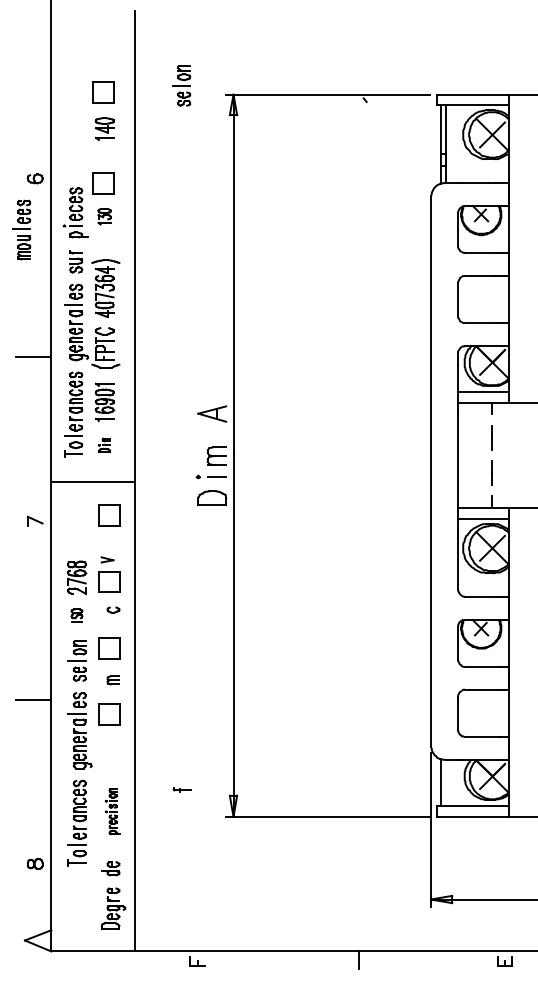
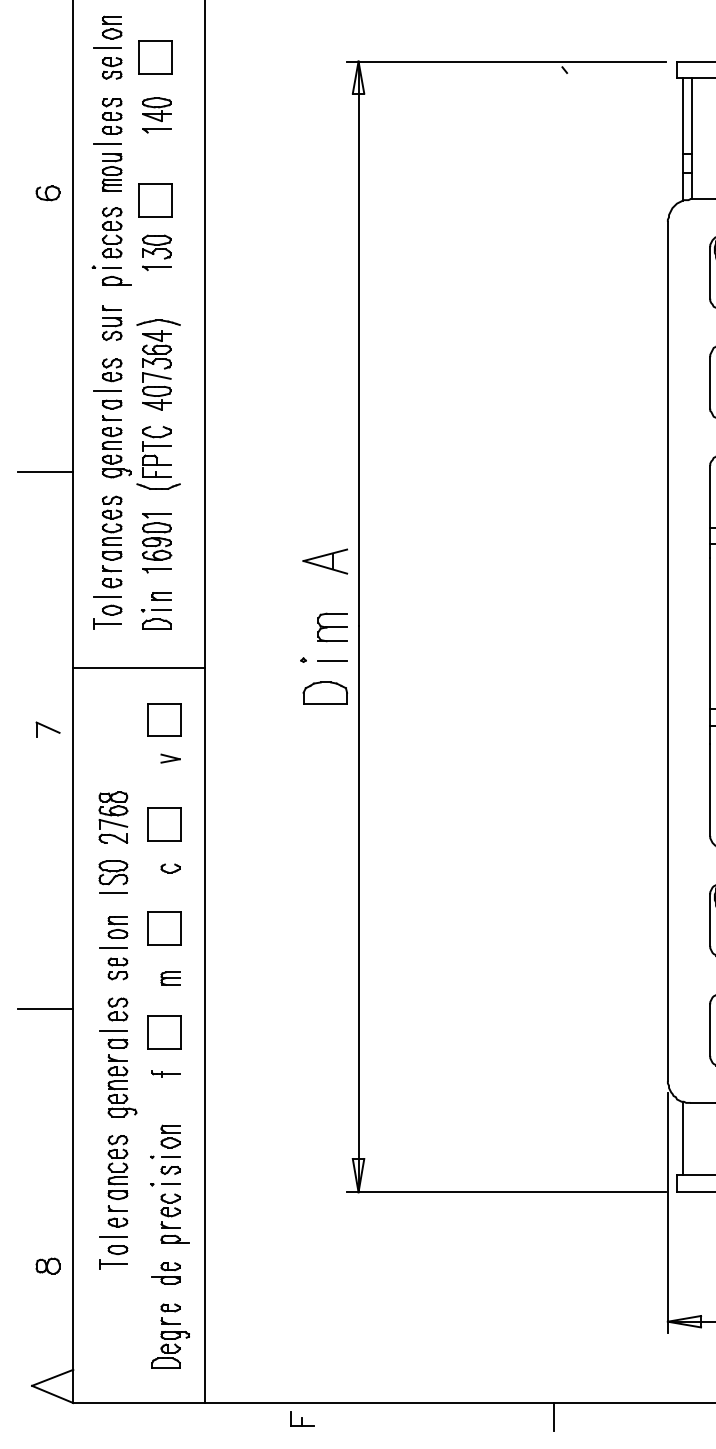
part: (181, 85) -> (108, 47), moved
part: (104, 216) -> (156, 252), size x1.43
part: (21, 229) -> (108, 144), moved
part: (104, 445) -> (156, 610), size x1.67
part: (107, 559) -> (170, 757), moved
part: (76, 615) -> (112, 876), size x1.67
part: (181, 789) -> (164, 1072), moved
part: (112, 811) -> (169, 1183), size x1.67

